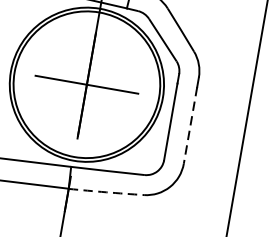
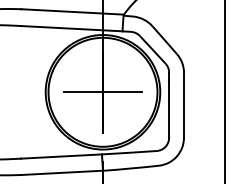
line: (189, 124) -> (183, 108), dashed -> solid
arc: (107, 192) -> (131, 168), dashed -> solid

